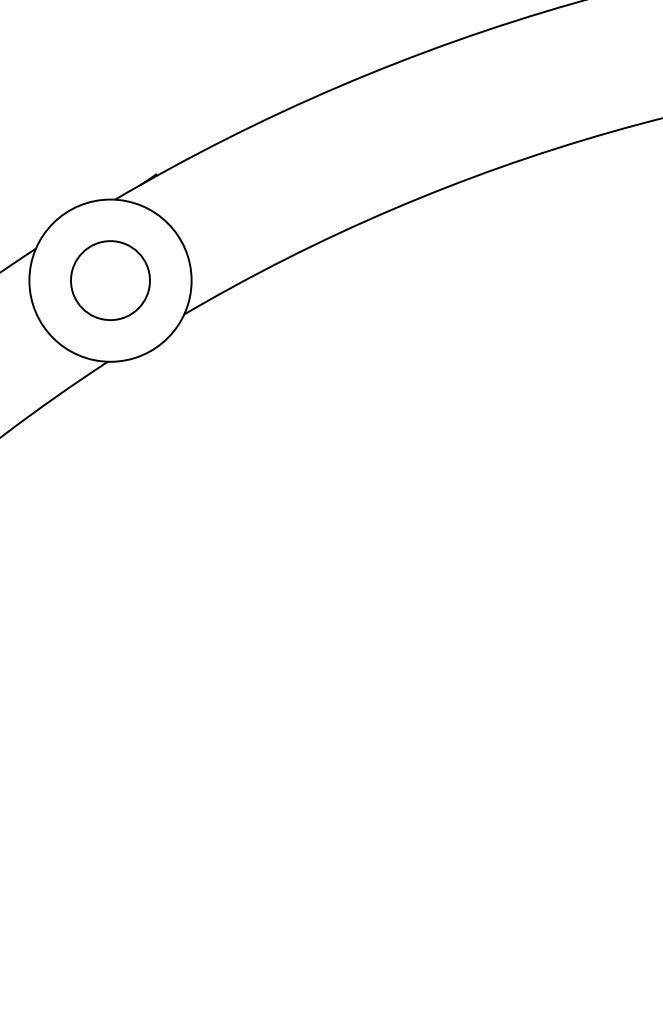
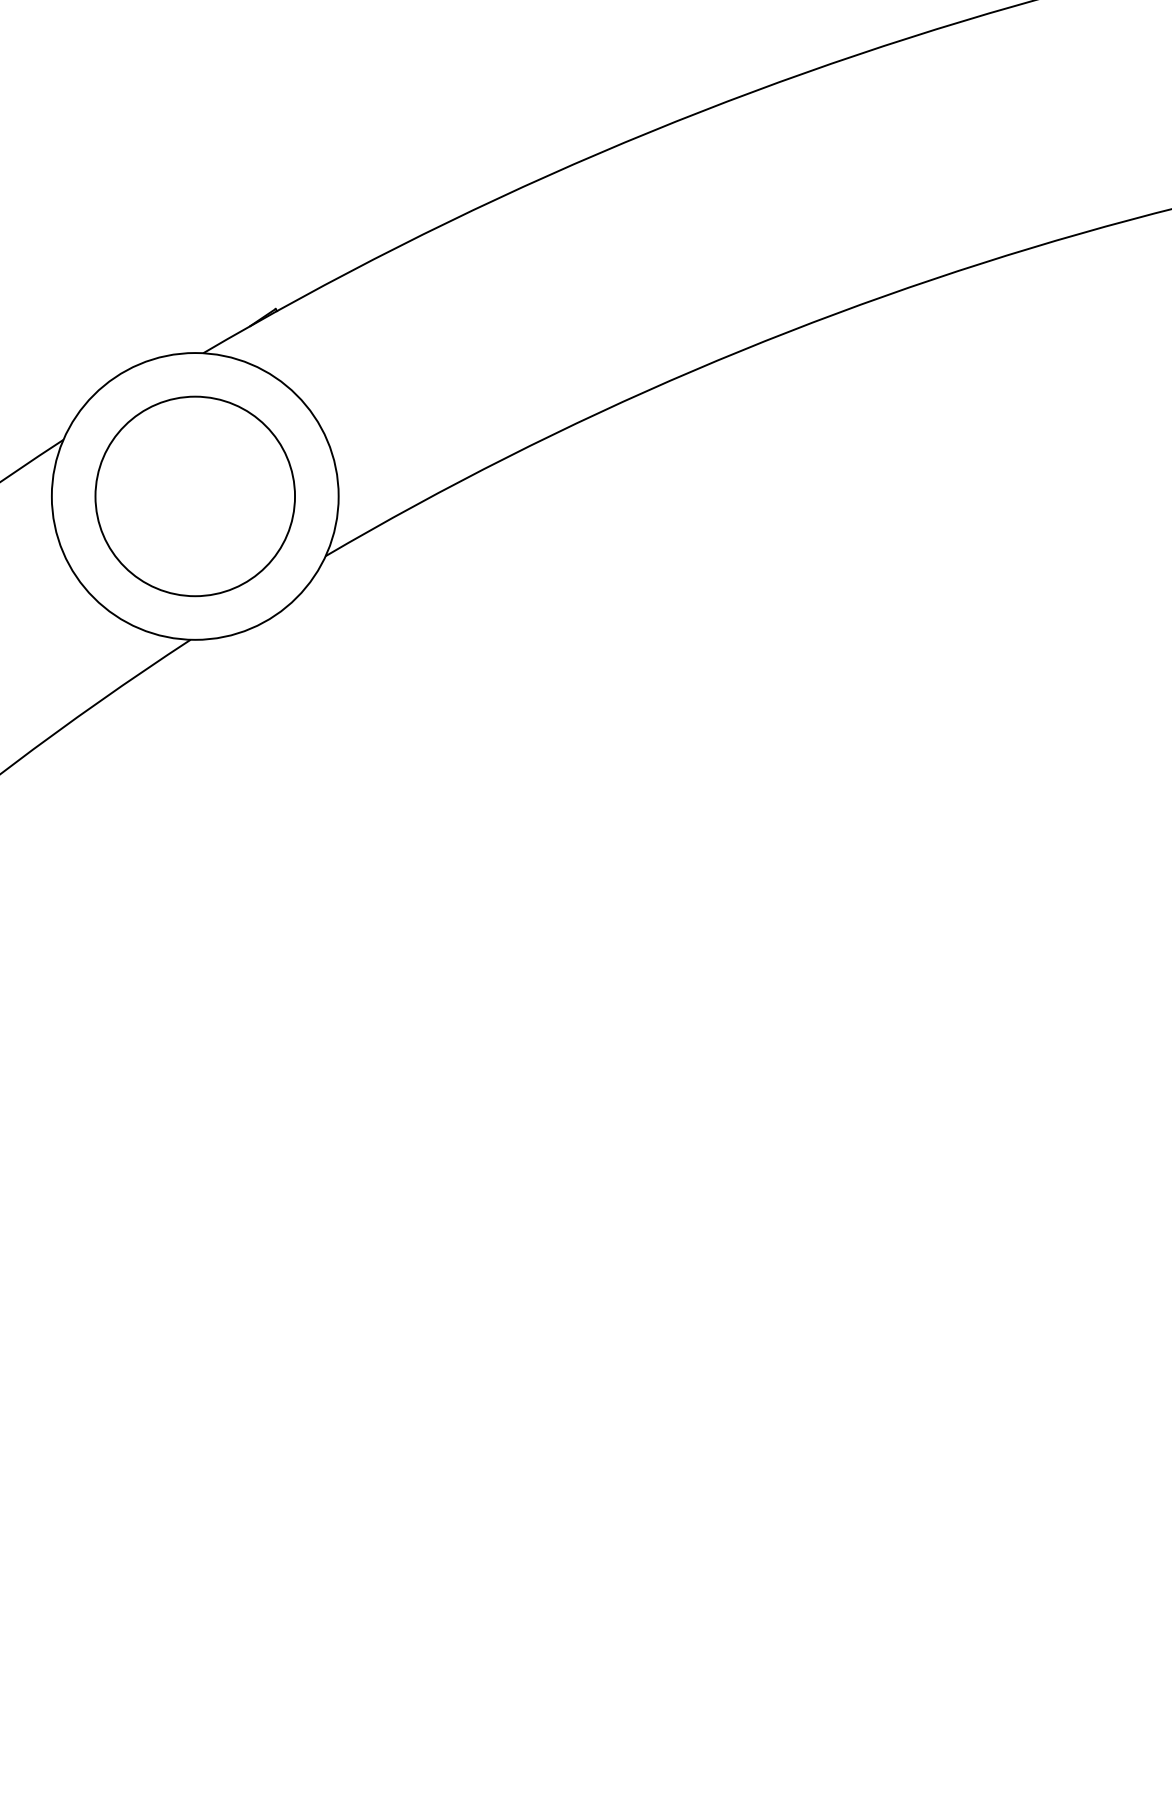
circle: (110, 280) -> (195, 496), size x1.43

